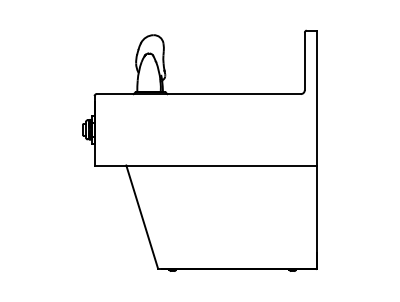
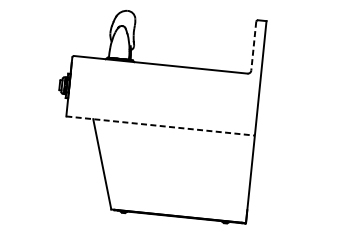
line: (304, 61) -> (253, 46), solid -> dashed
line: (206, 165) -> (161, 126), solid -> dashed

